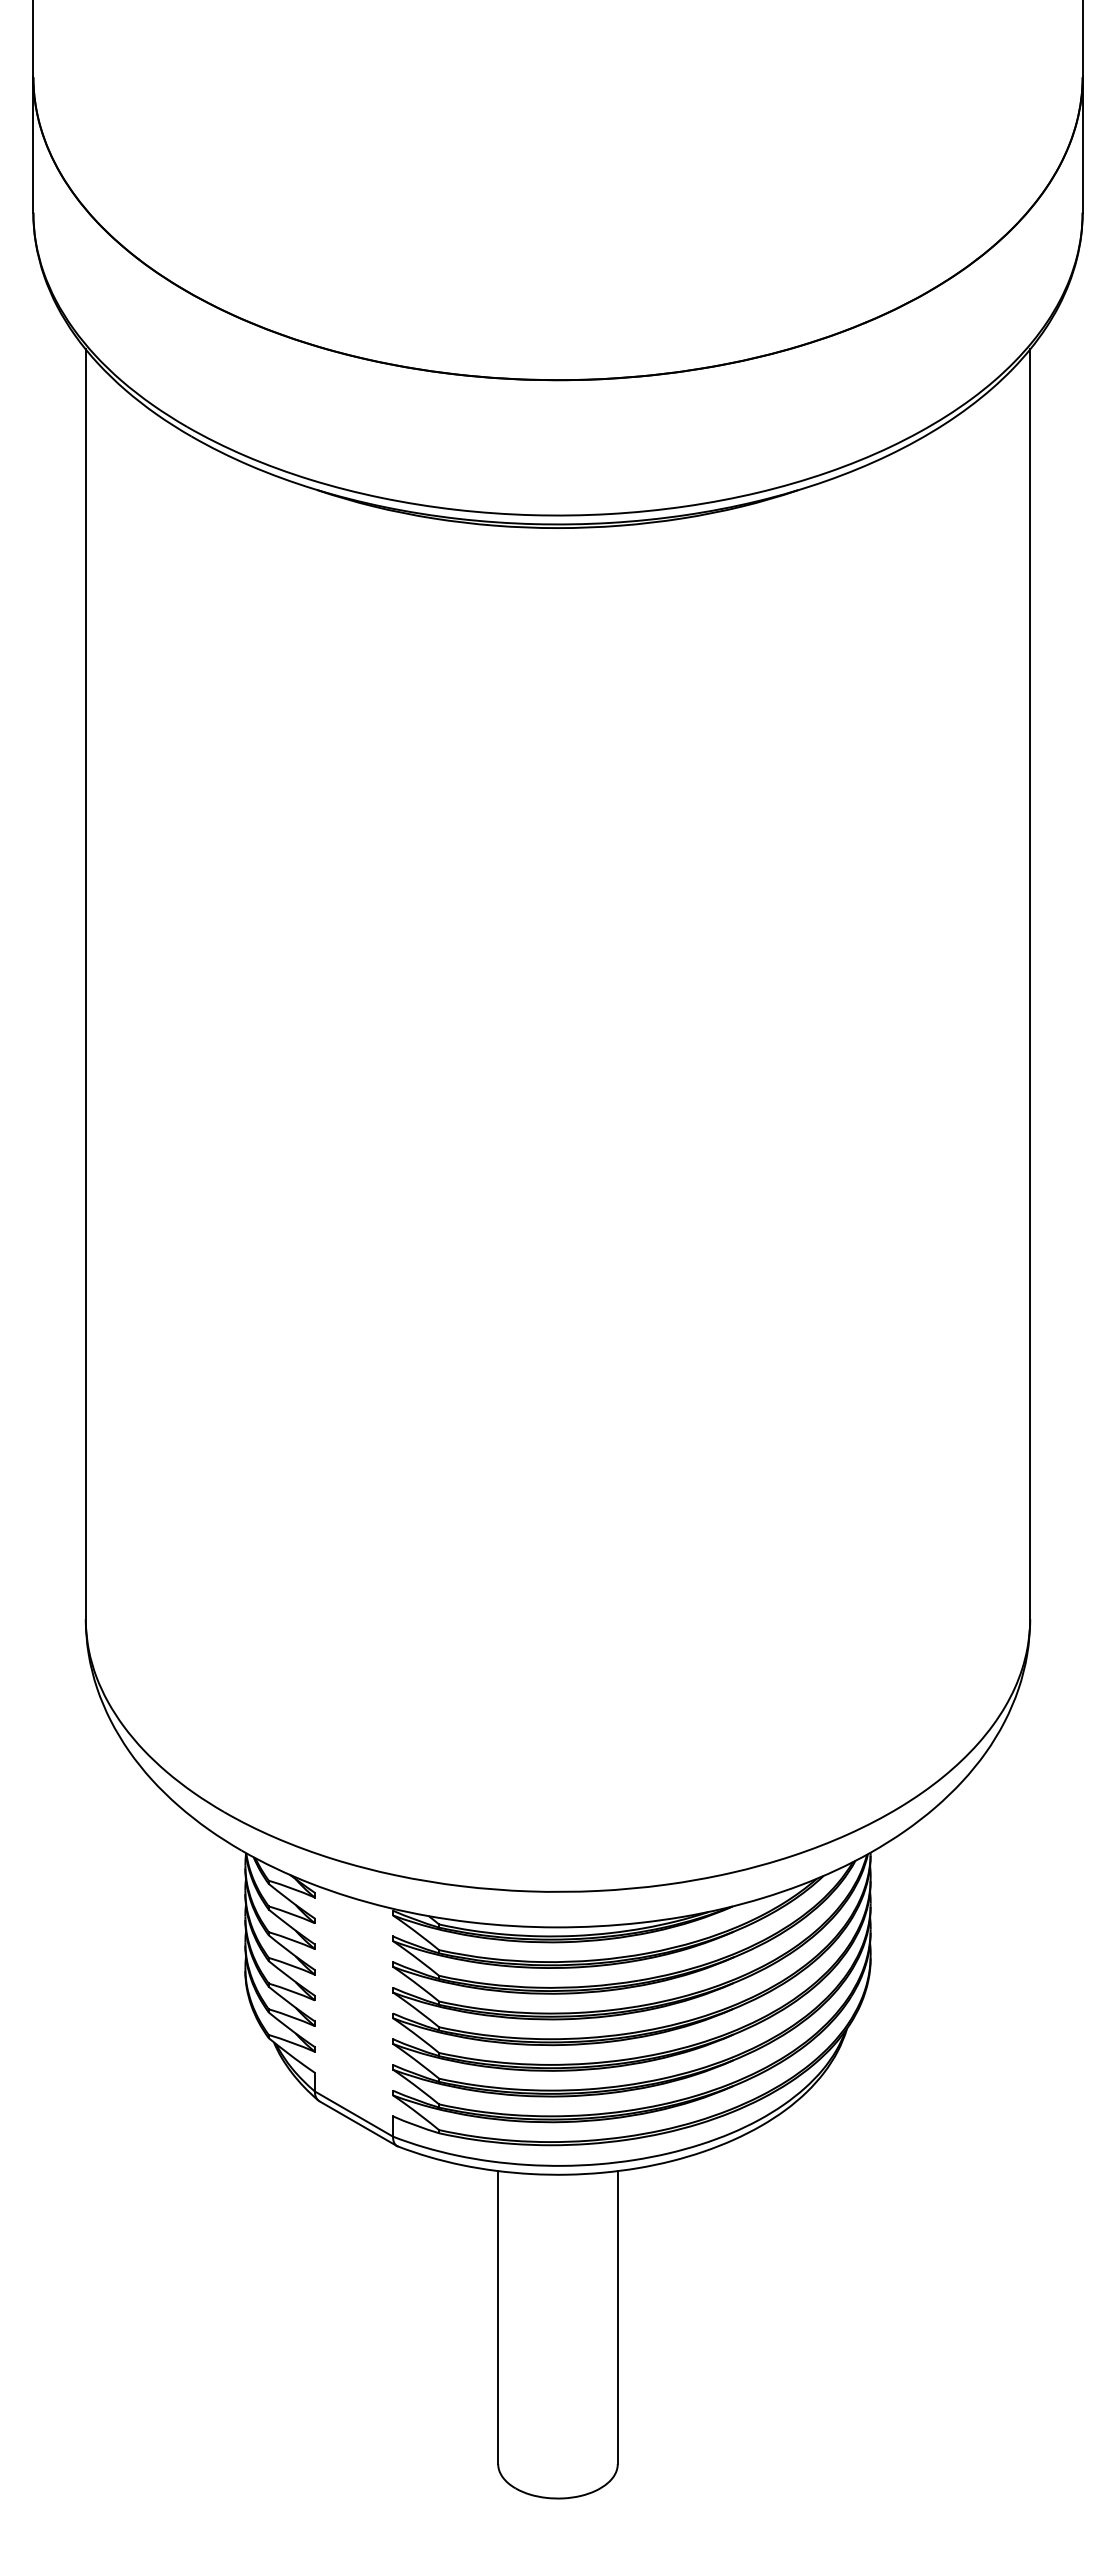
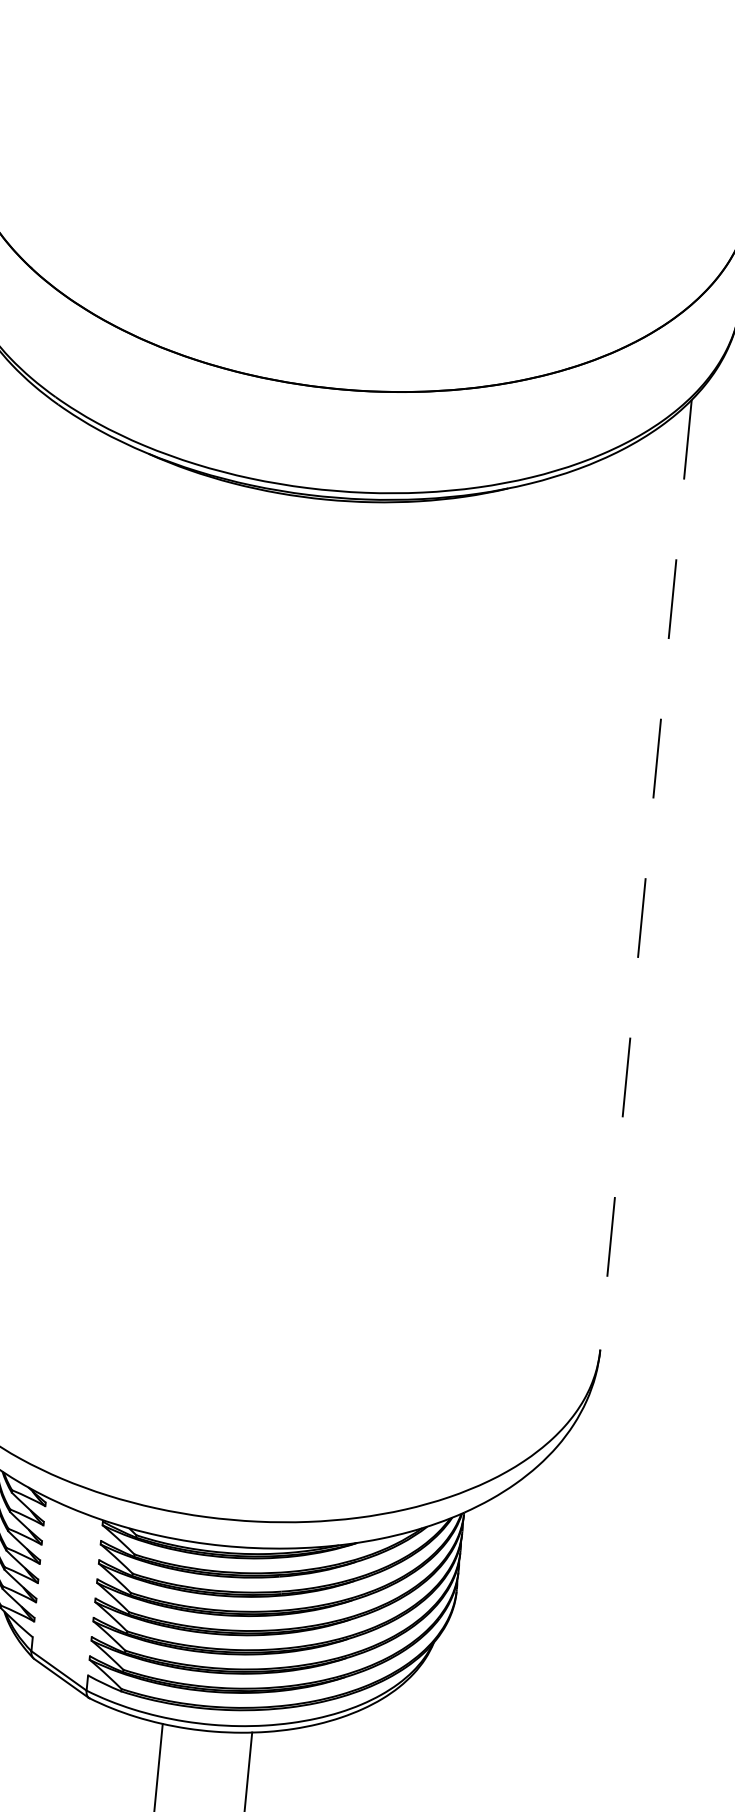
line: (1030, 984) -> (646, 874), solid -> dashed

